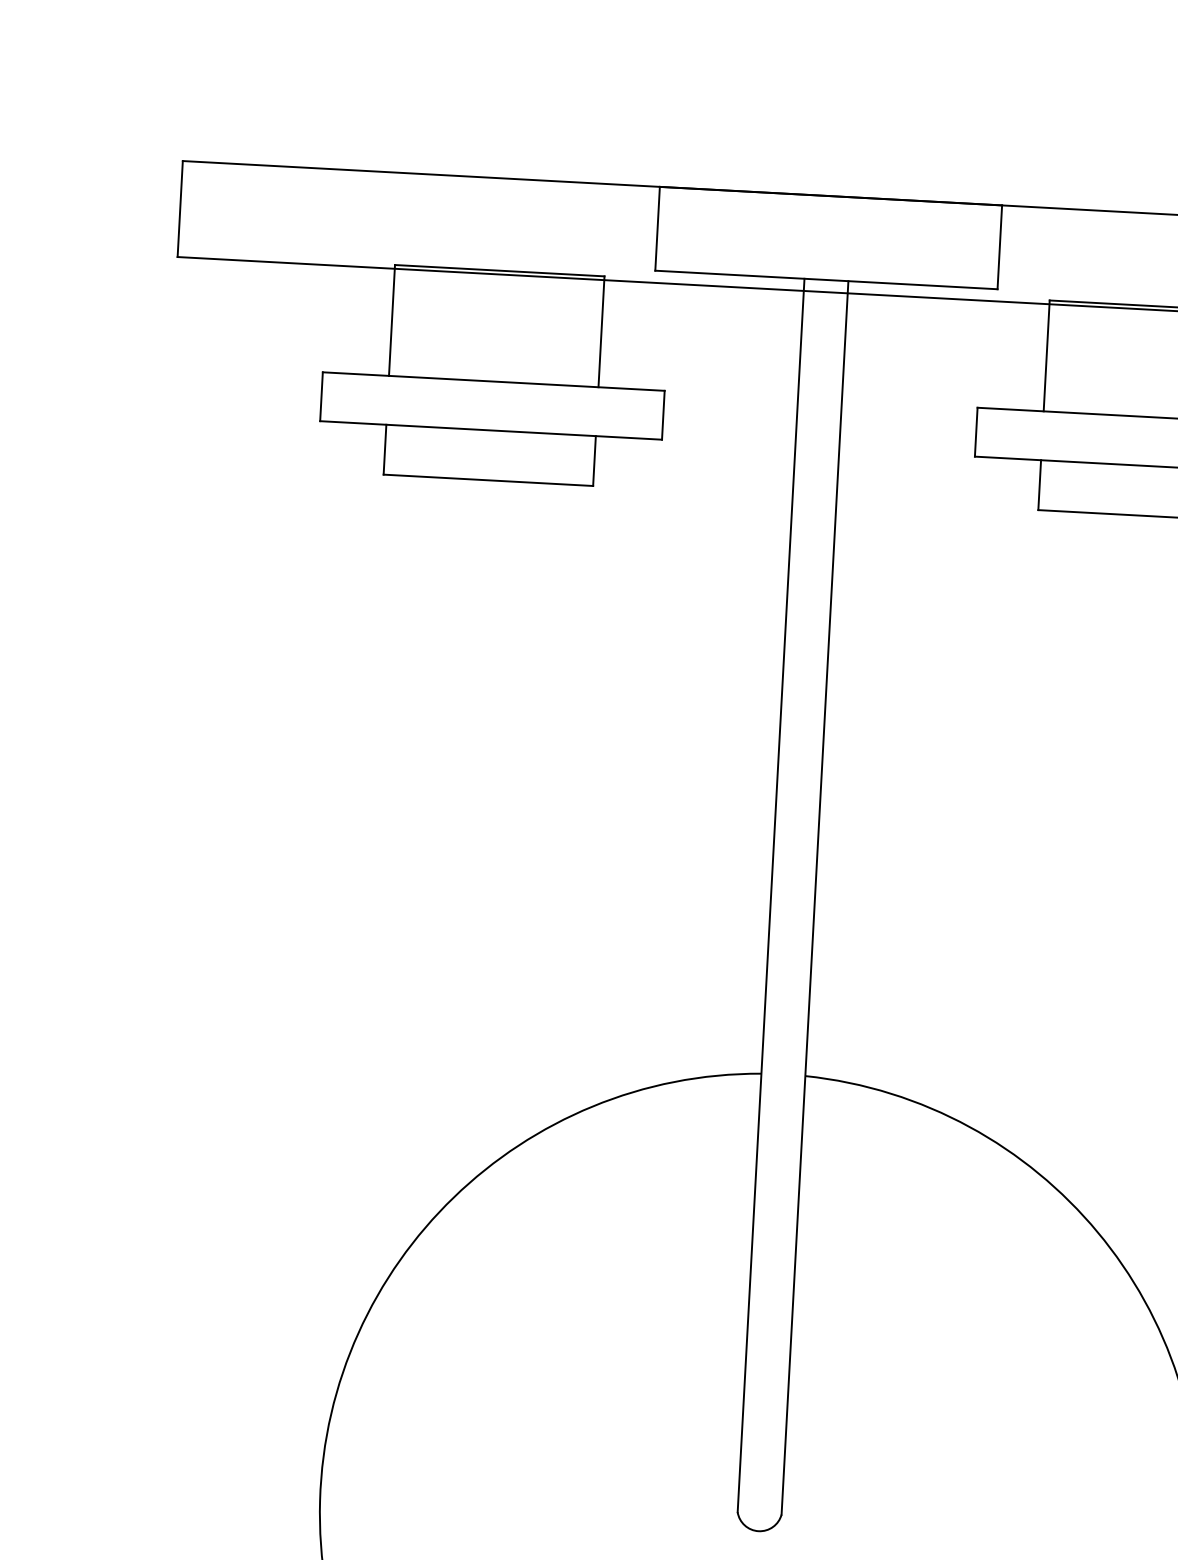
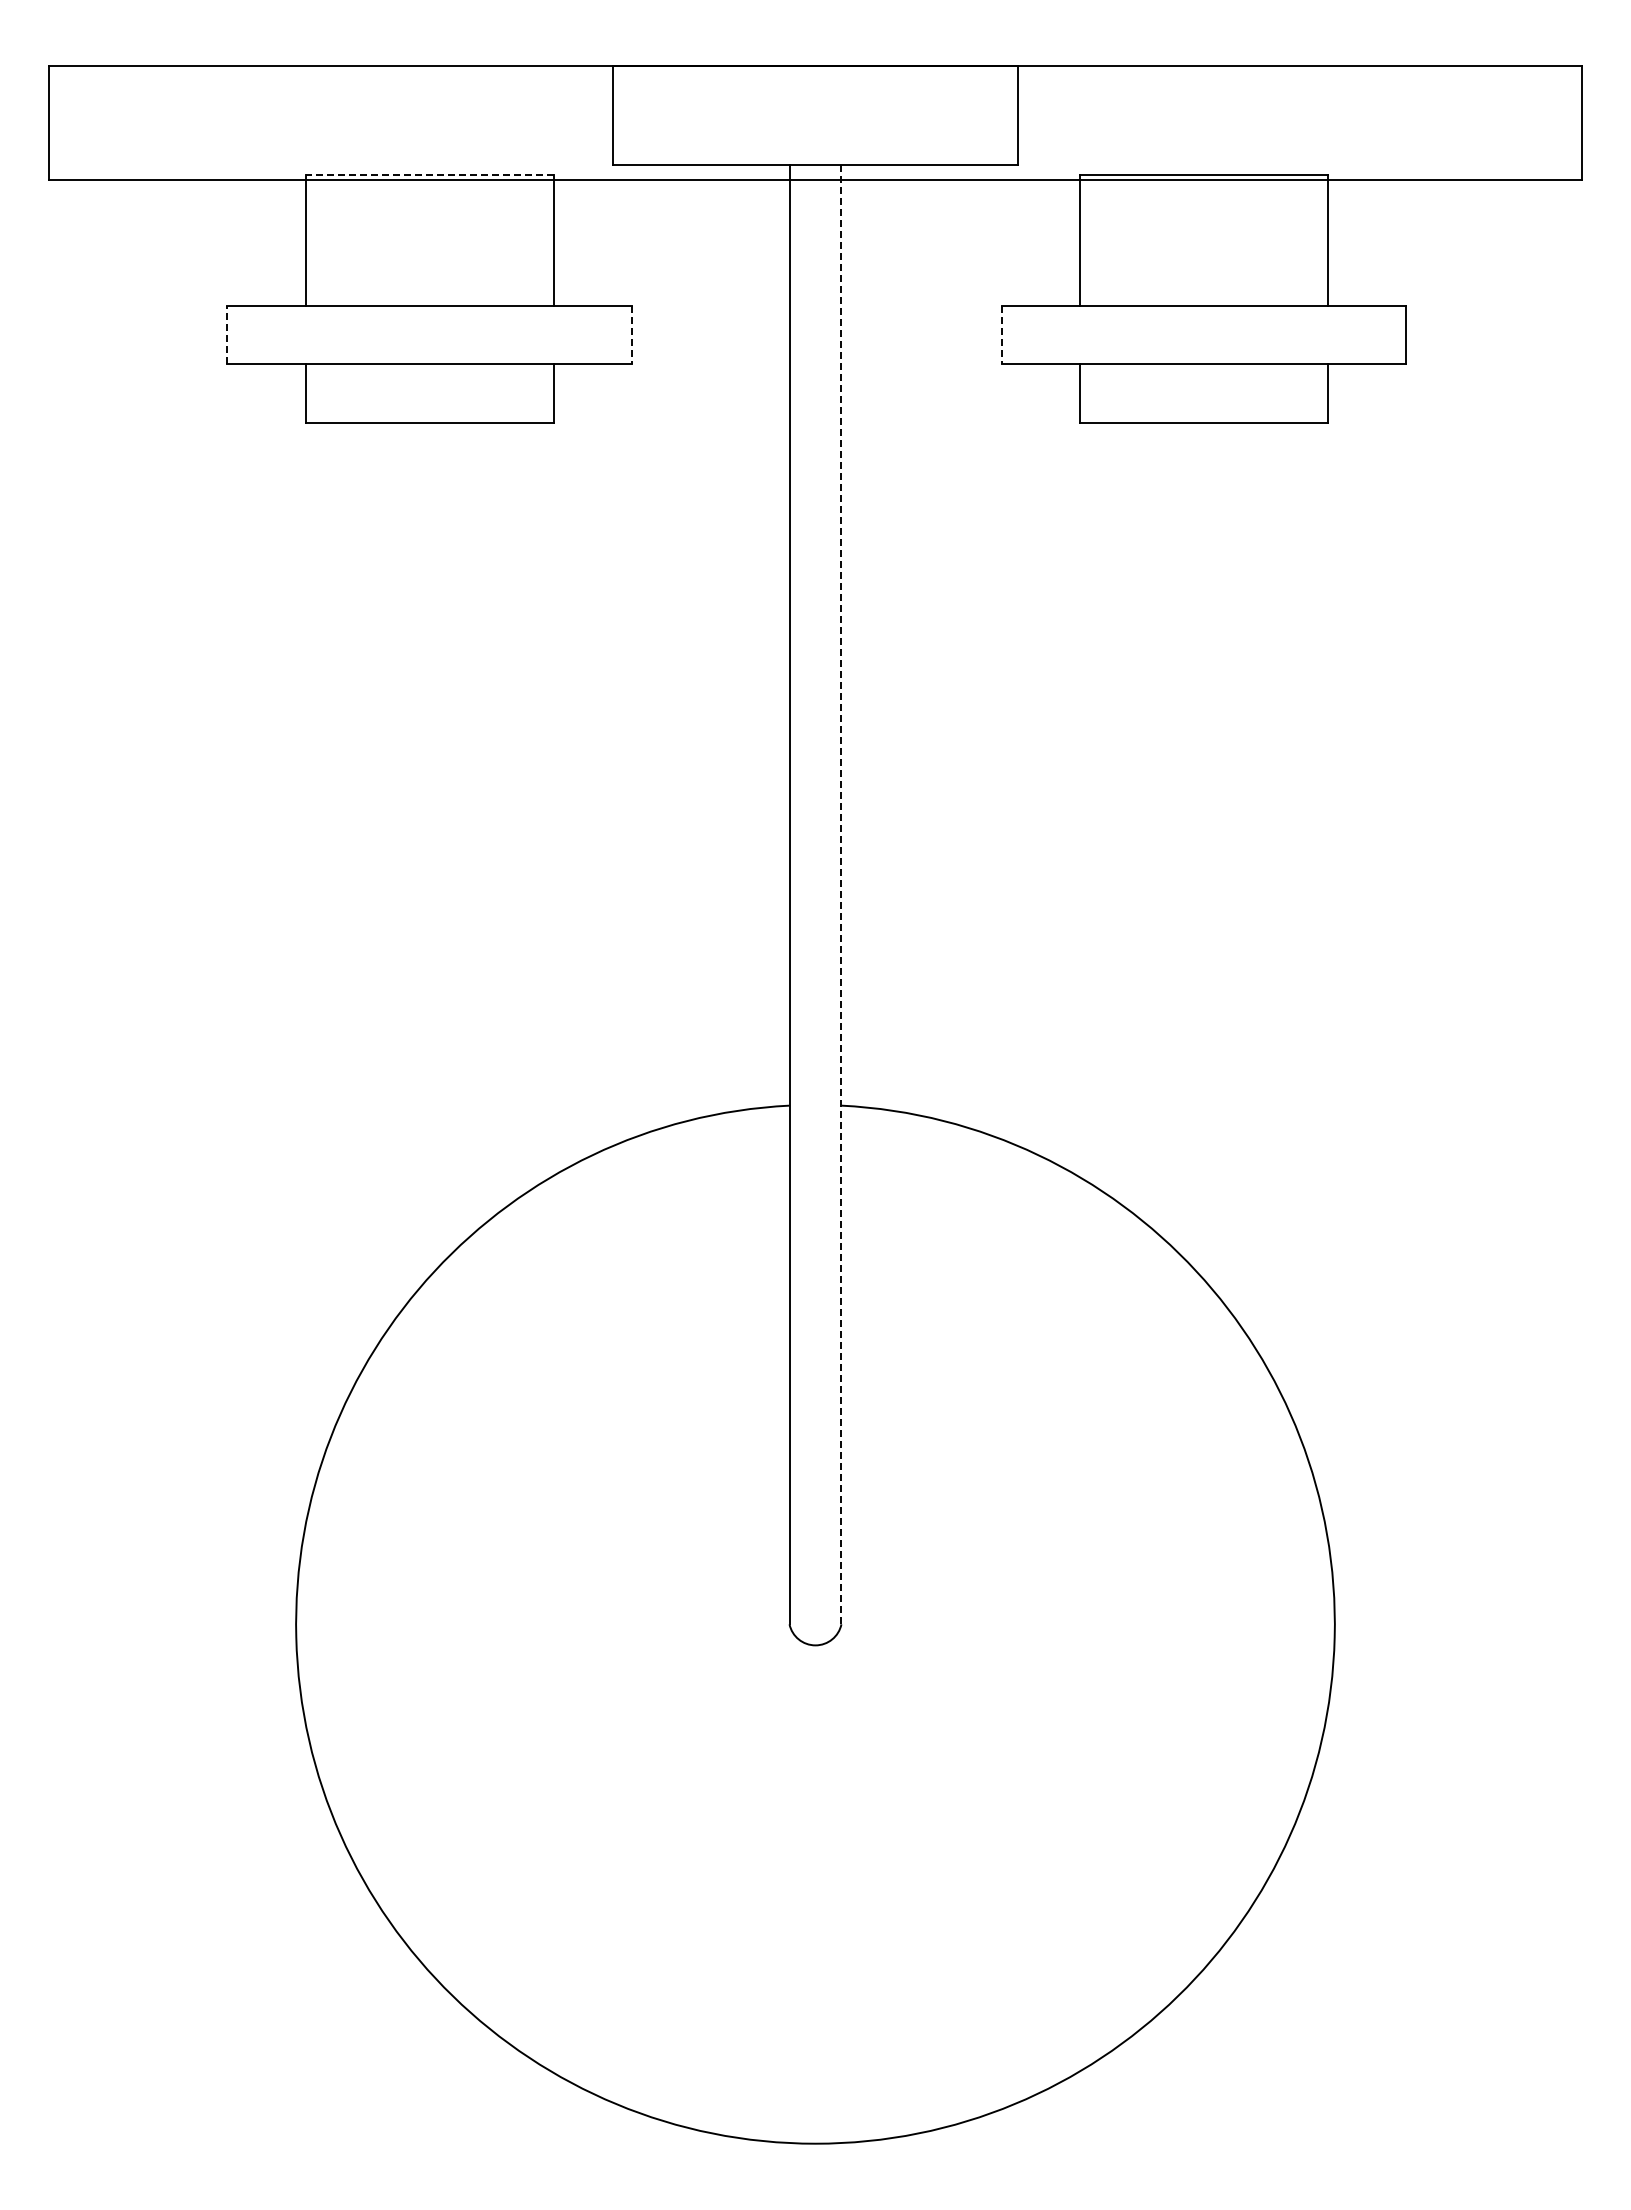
line: (499, 270) -> (429, 175), solid -> dashed
line: (321, 396) -> (227, 335), solid -> dashed
line: (663, 415) -> (631, 335), solid -> dashed
line: (975, 432) -> (1001, 335), solid -> dashed
line: (814, 898) -> (841, 895), solid -> dashed

